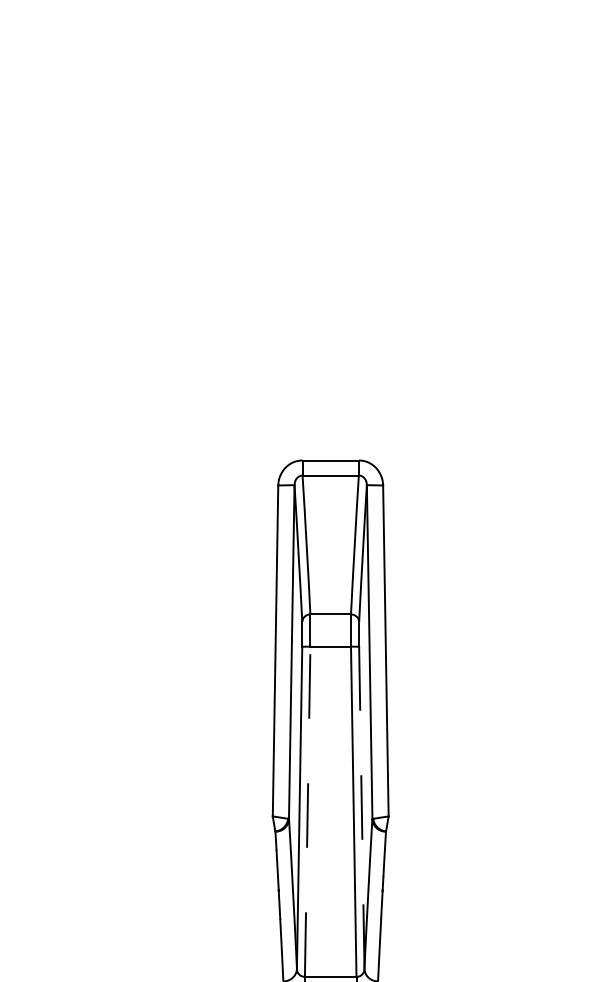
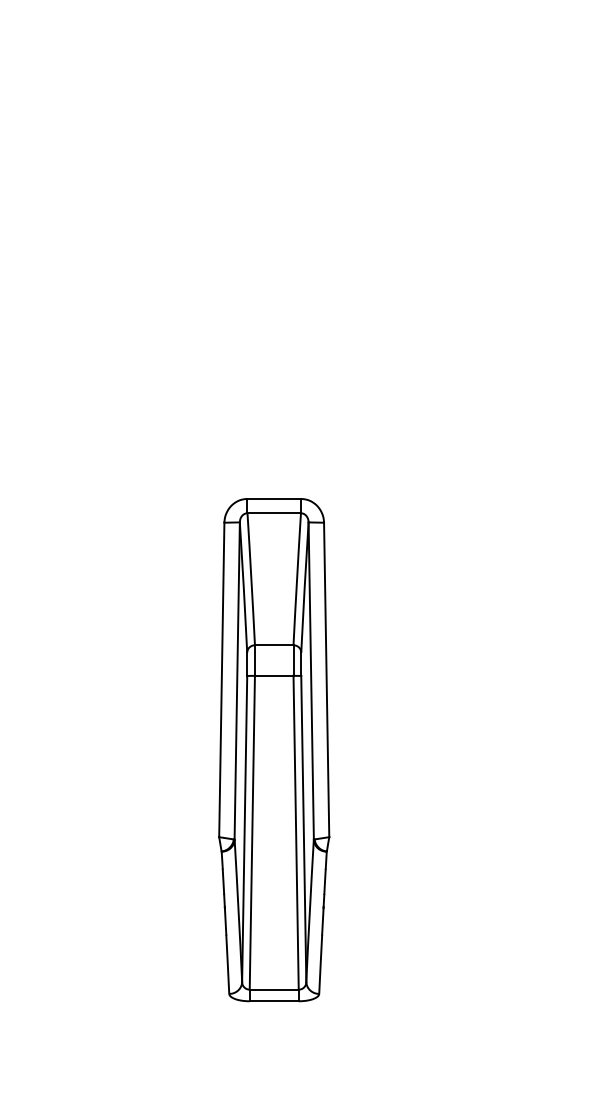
line: (361, 807) -> (303, 828), dashed -> solid
line: (307, 811) -> (252, 832), dashed -> solid

